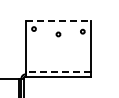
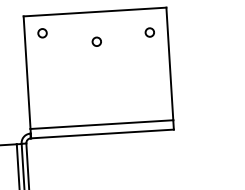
line: (58, 20) -> (95, 11), dashed -> solid
line: (58, 72) -> (101, 125), dashed -> solid

